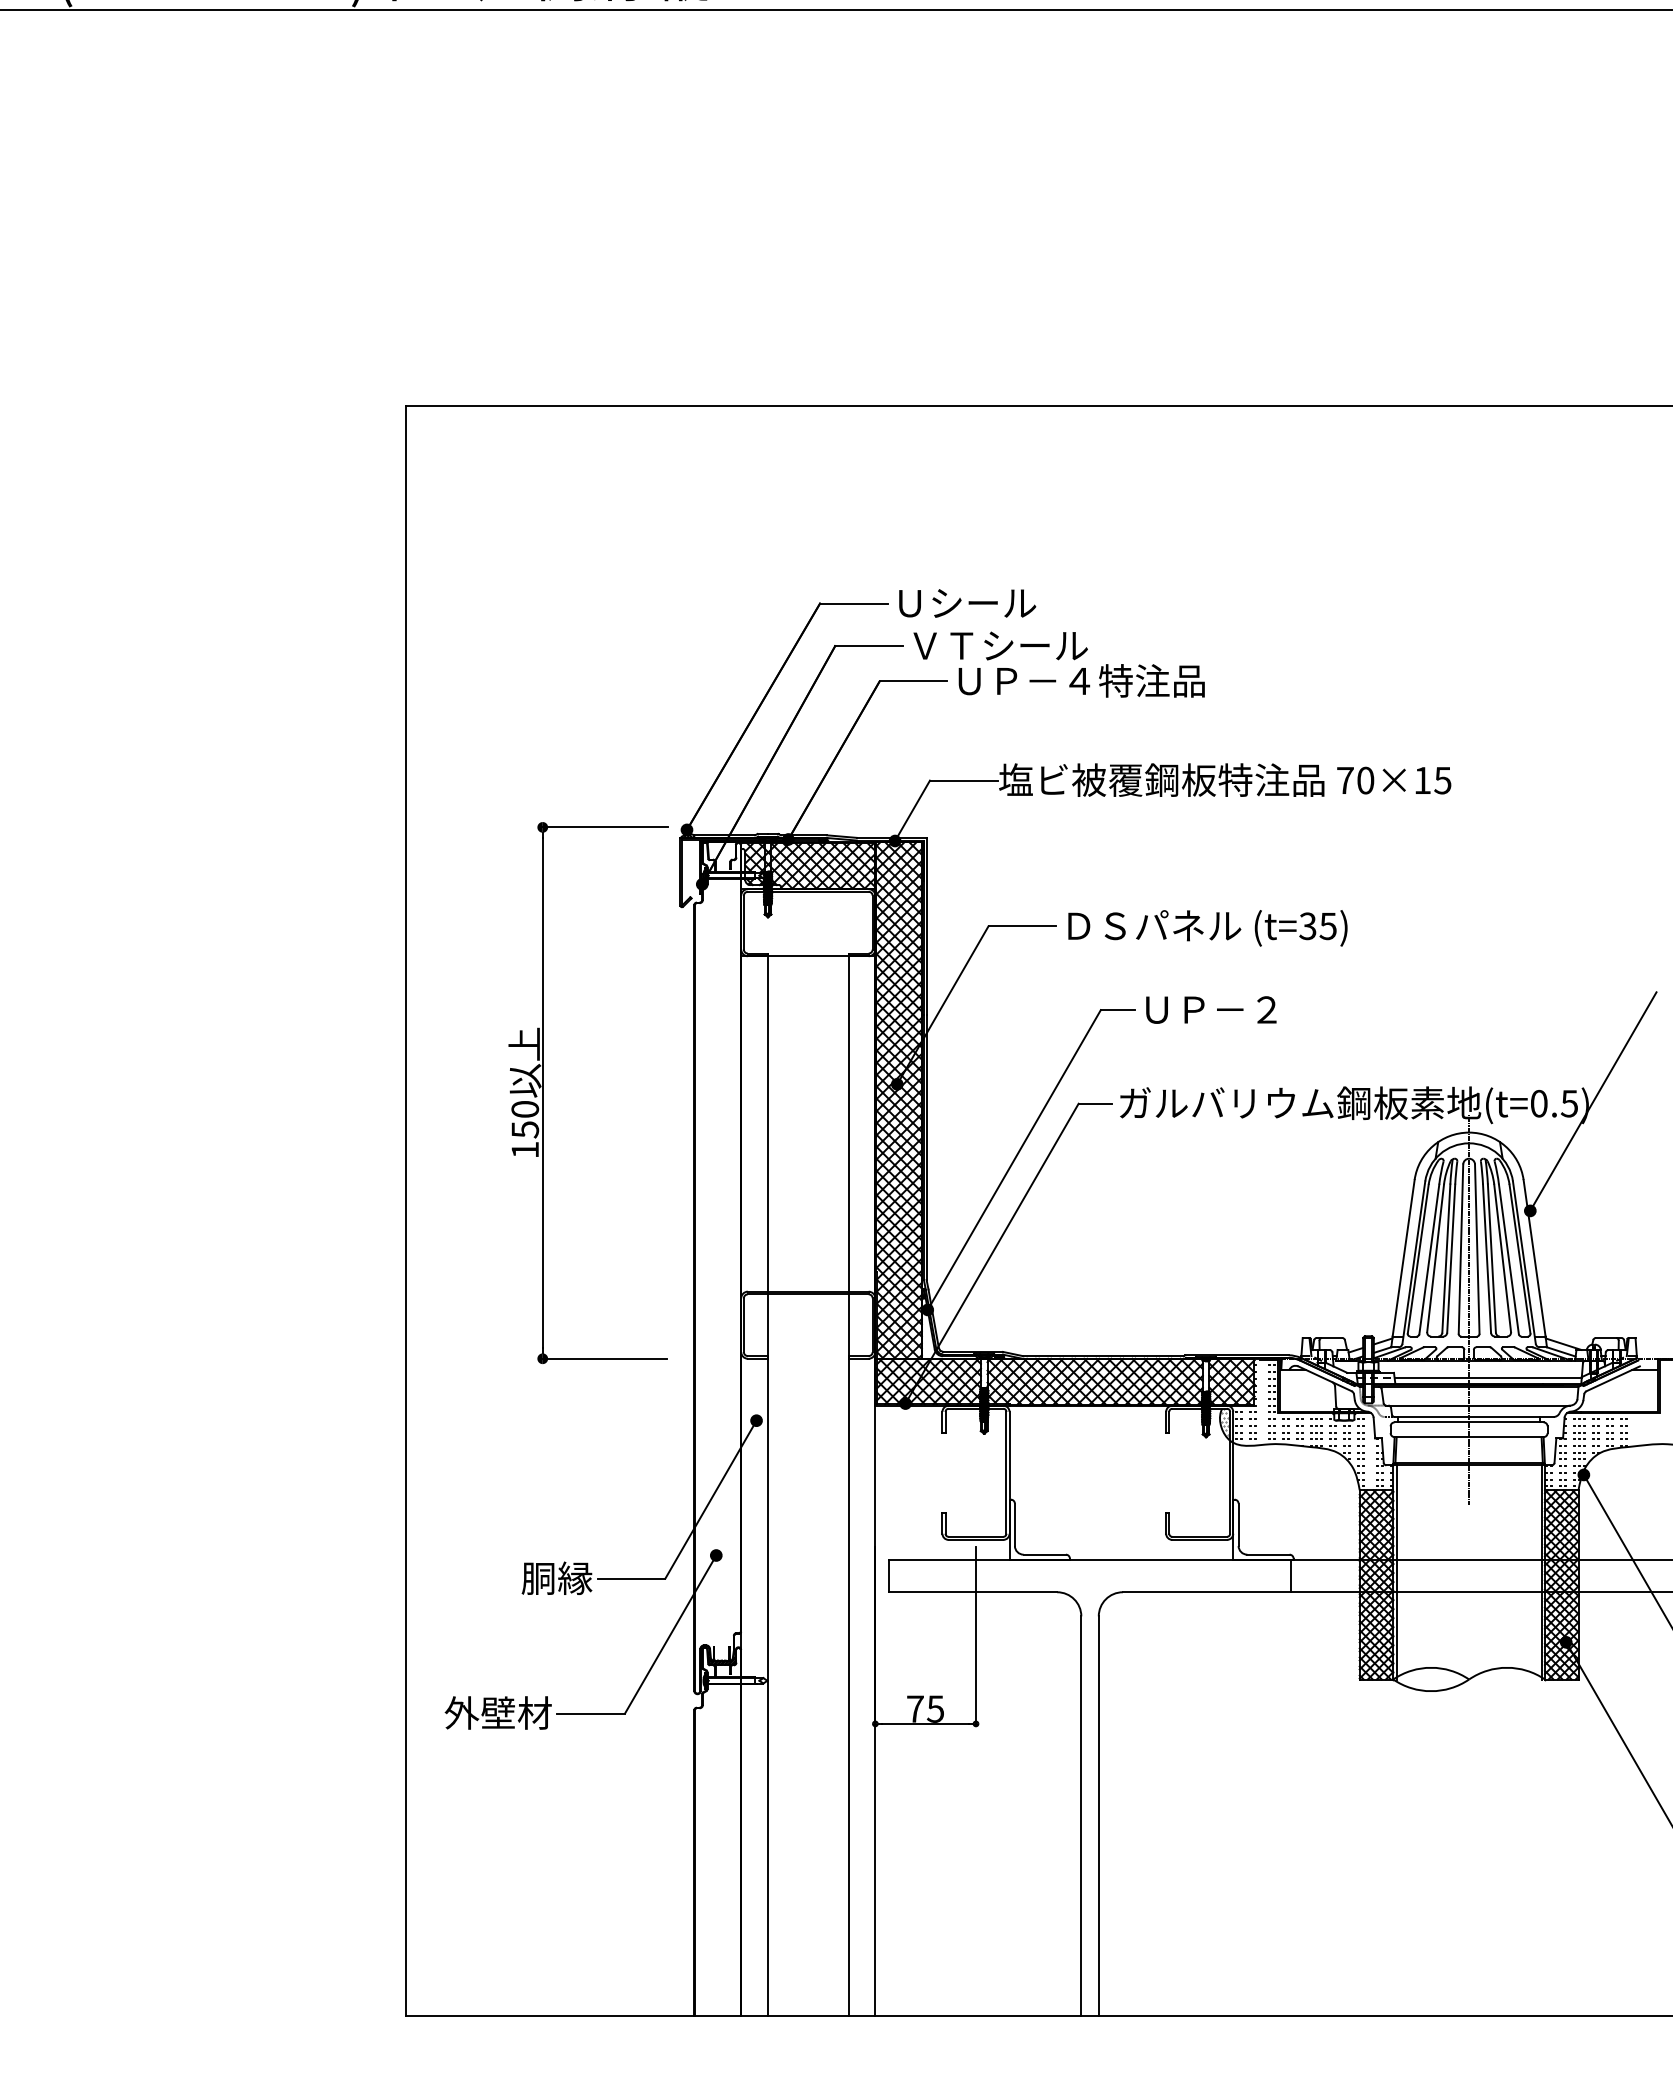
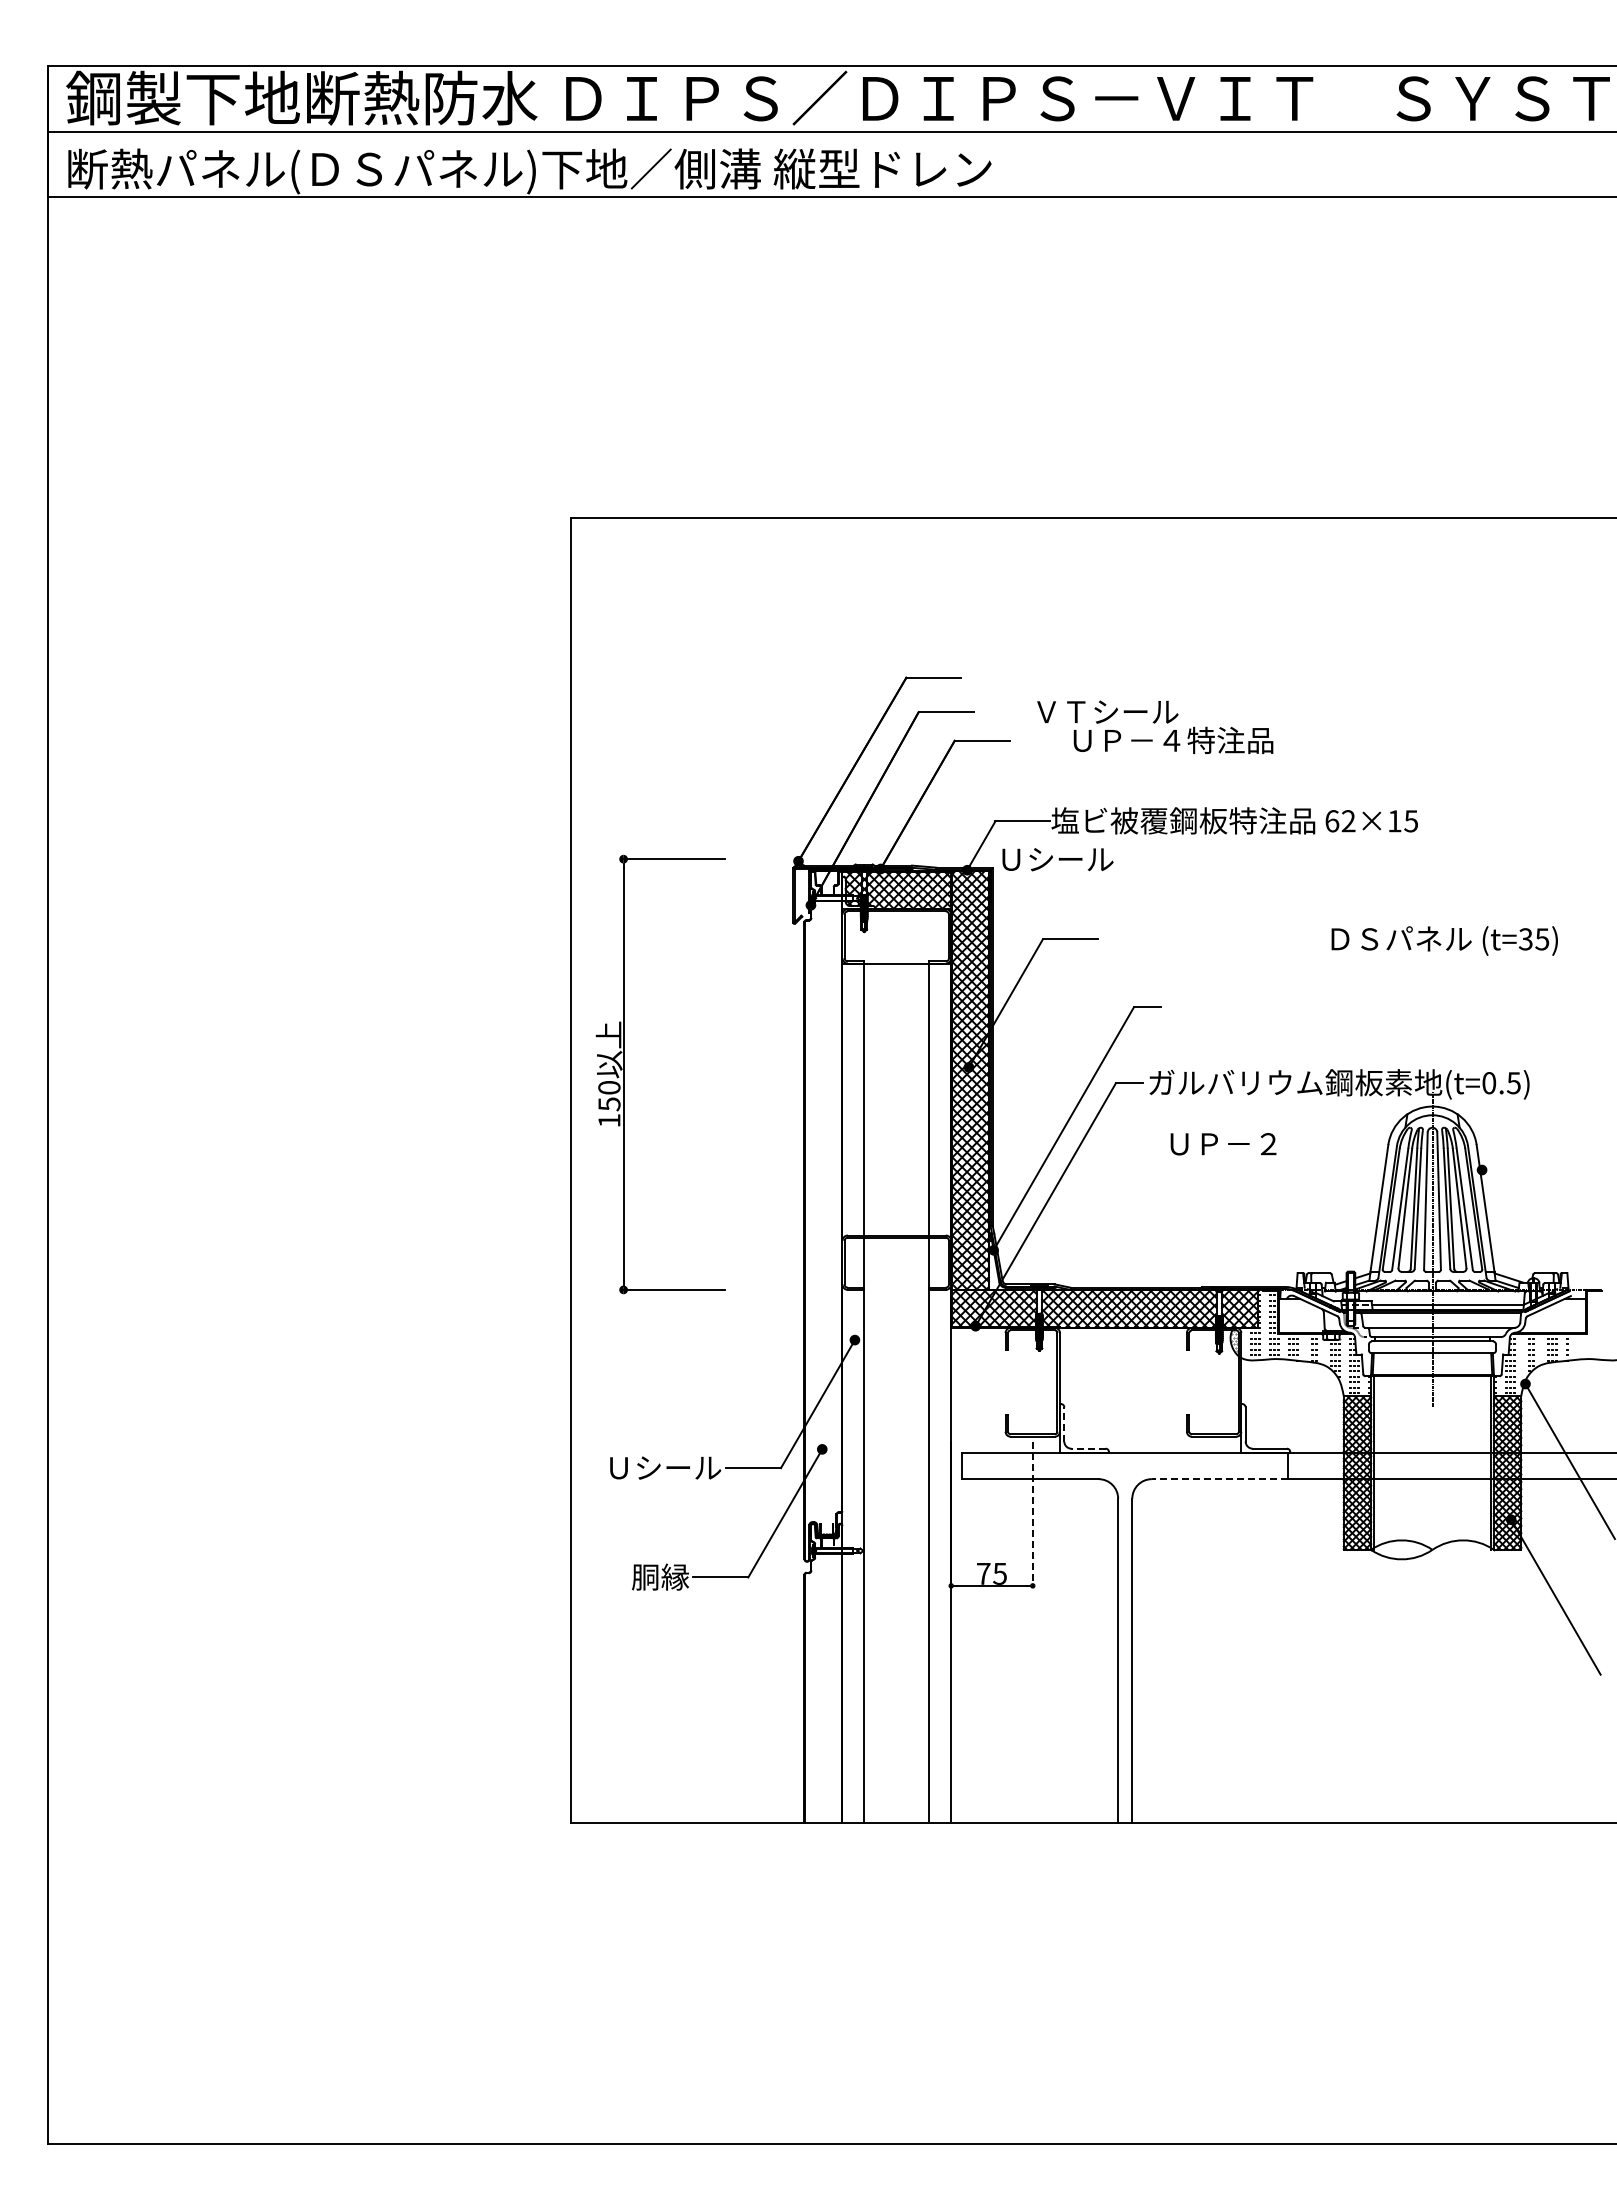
text: (967, 603) -> (1057, 859), moved
text: (1059, 663) -> (1155, 726), moved
text: (1355, 780) -> (1340, 821), 70×15 -> 62×15
text: (1207, 927) -> (1444, 940), moved
text: (1211, 1010) -> (1223, 1144), moved
part: (543, 1093) -> (624, 1074), moved
line: (1593, 1101) -> (1533, 1081), removed
line: (1015, 1524) -> (1064, 1424), solid -> dashed
line: (1044, 1554) -> (1088, 1448), solid -> dashed
text: (522, 1577) -> (665, 1467), 胴縁 -> Ｕシール
line: (1206, 1592) -> (1219, 1479), solid -> dashed
line: (975, 1635) -> (1032, 1514), solid -> dashed
text: (498, 1712) -> (645, 1576), 外壁材 -> 胴縁

